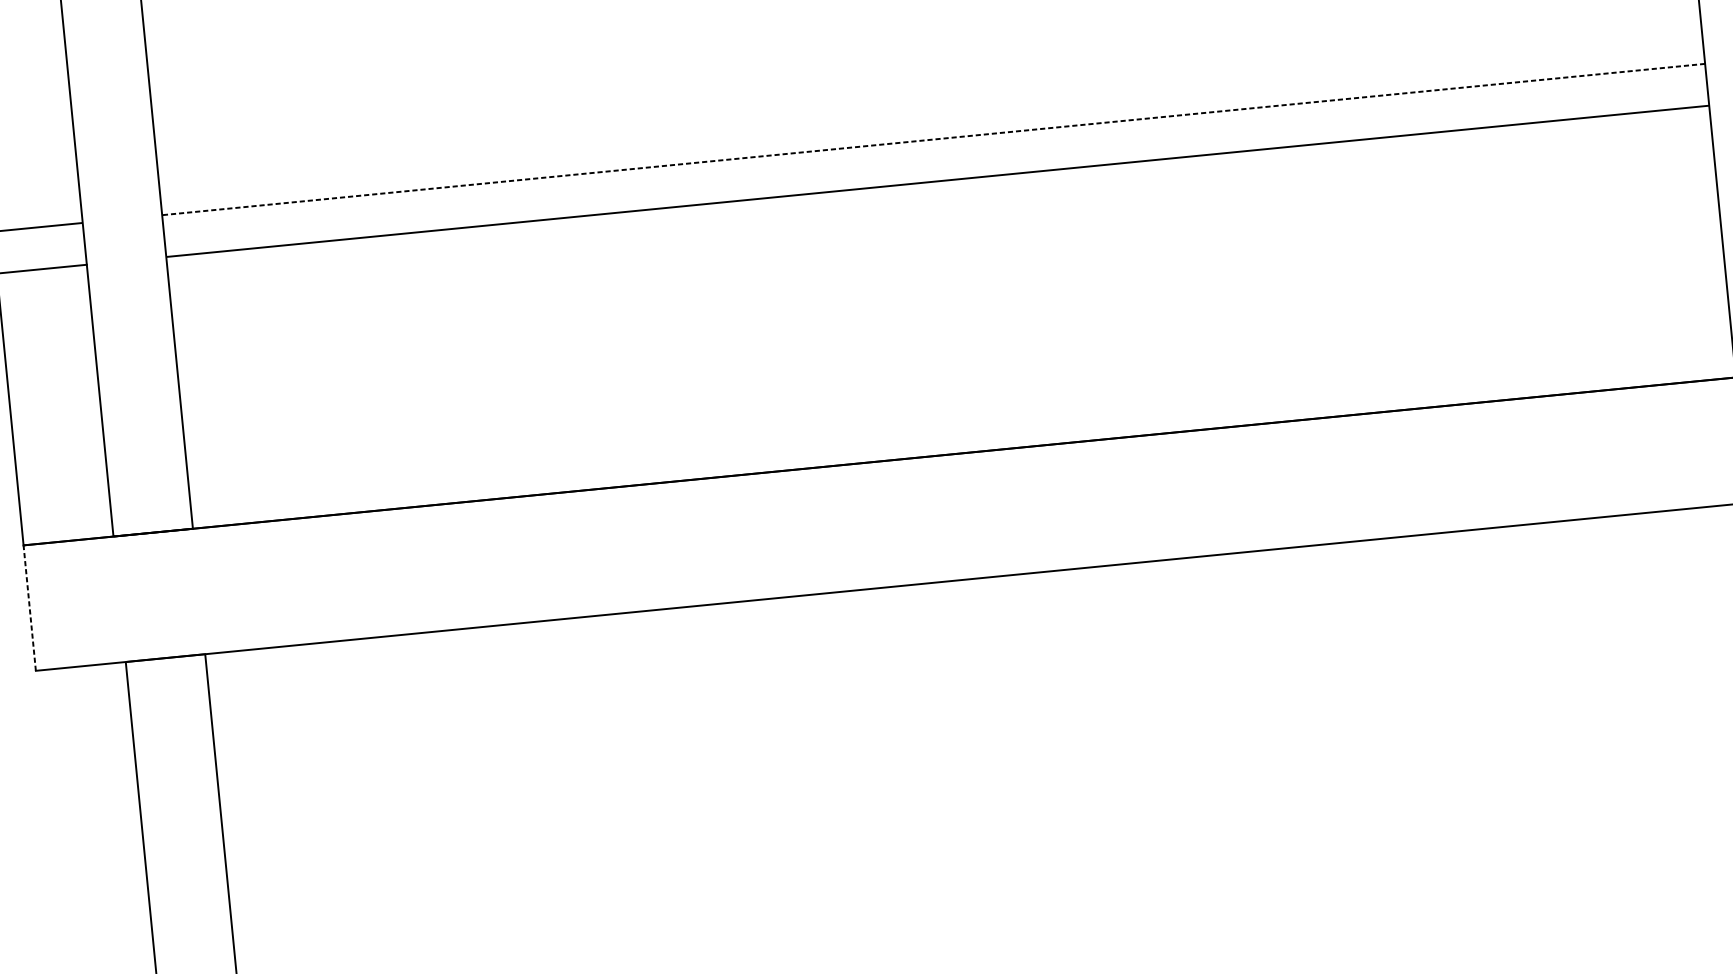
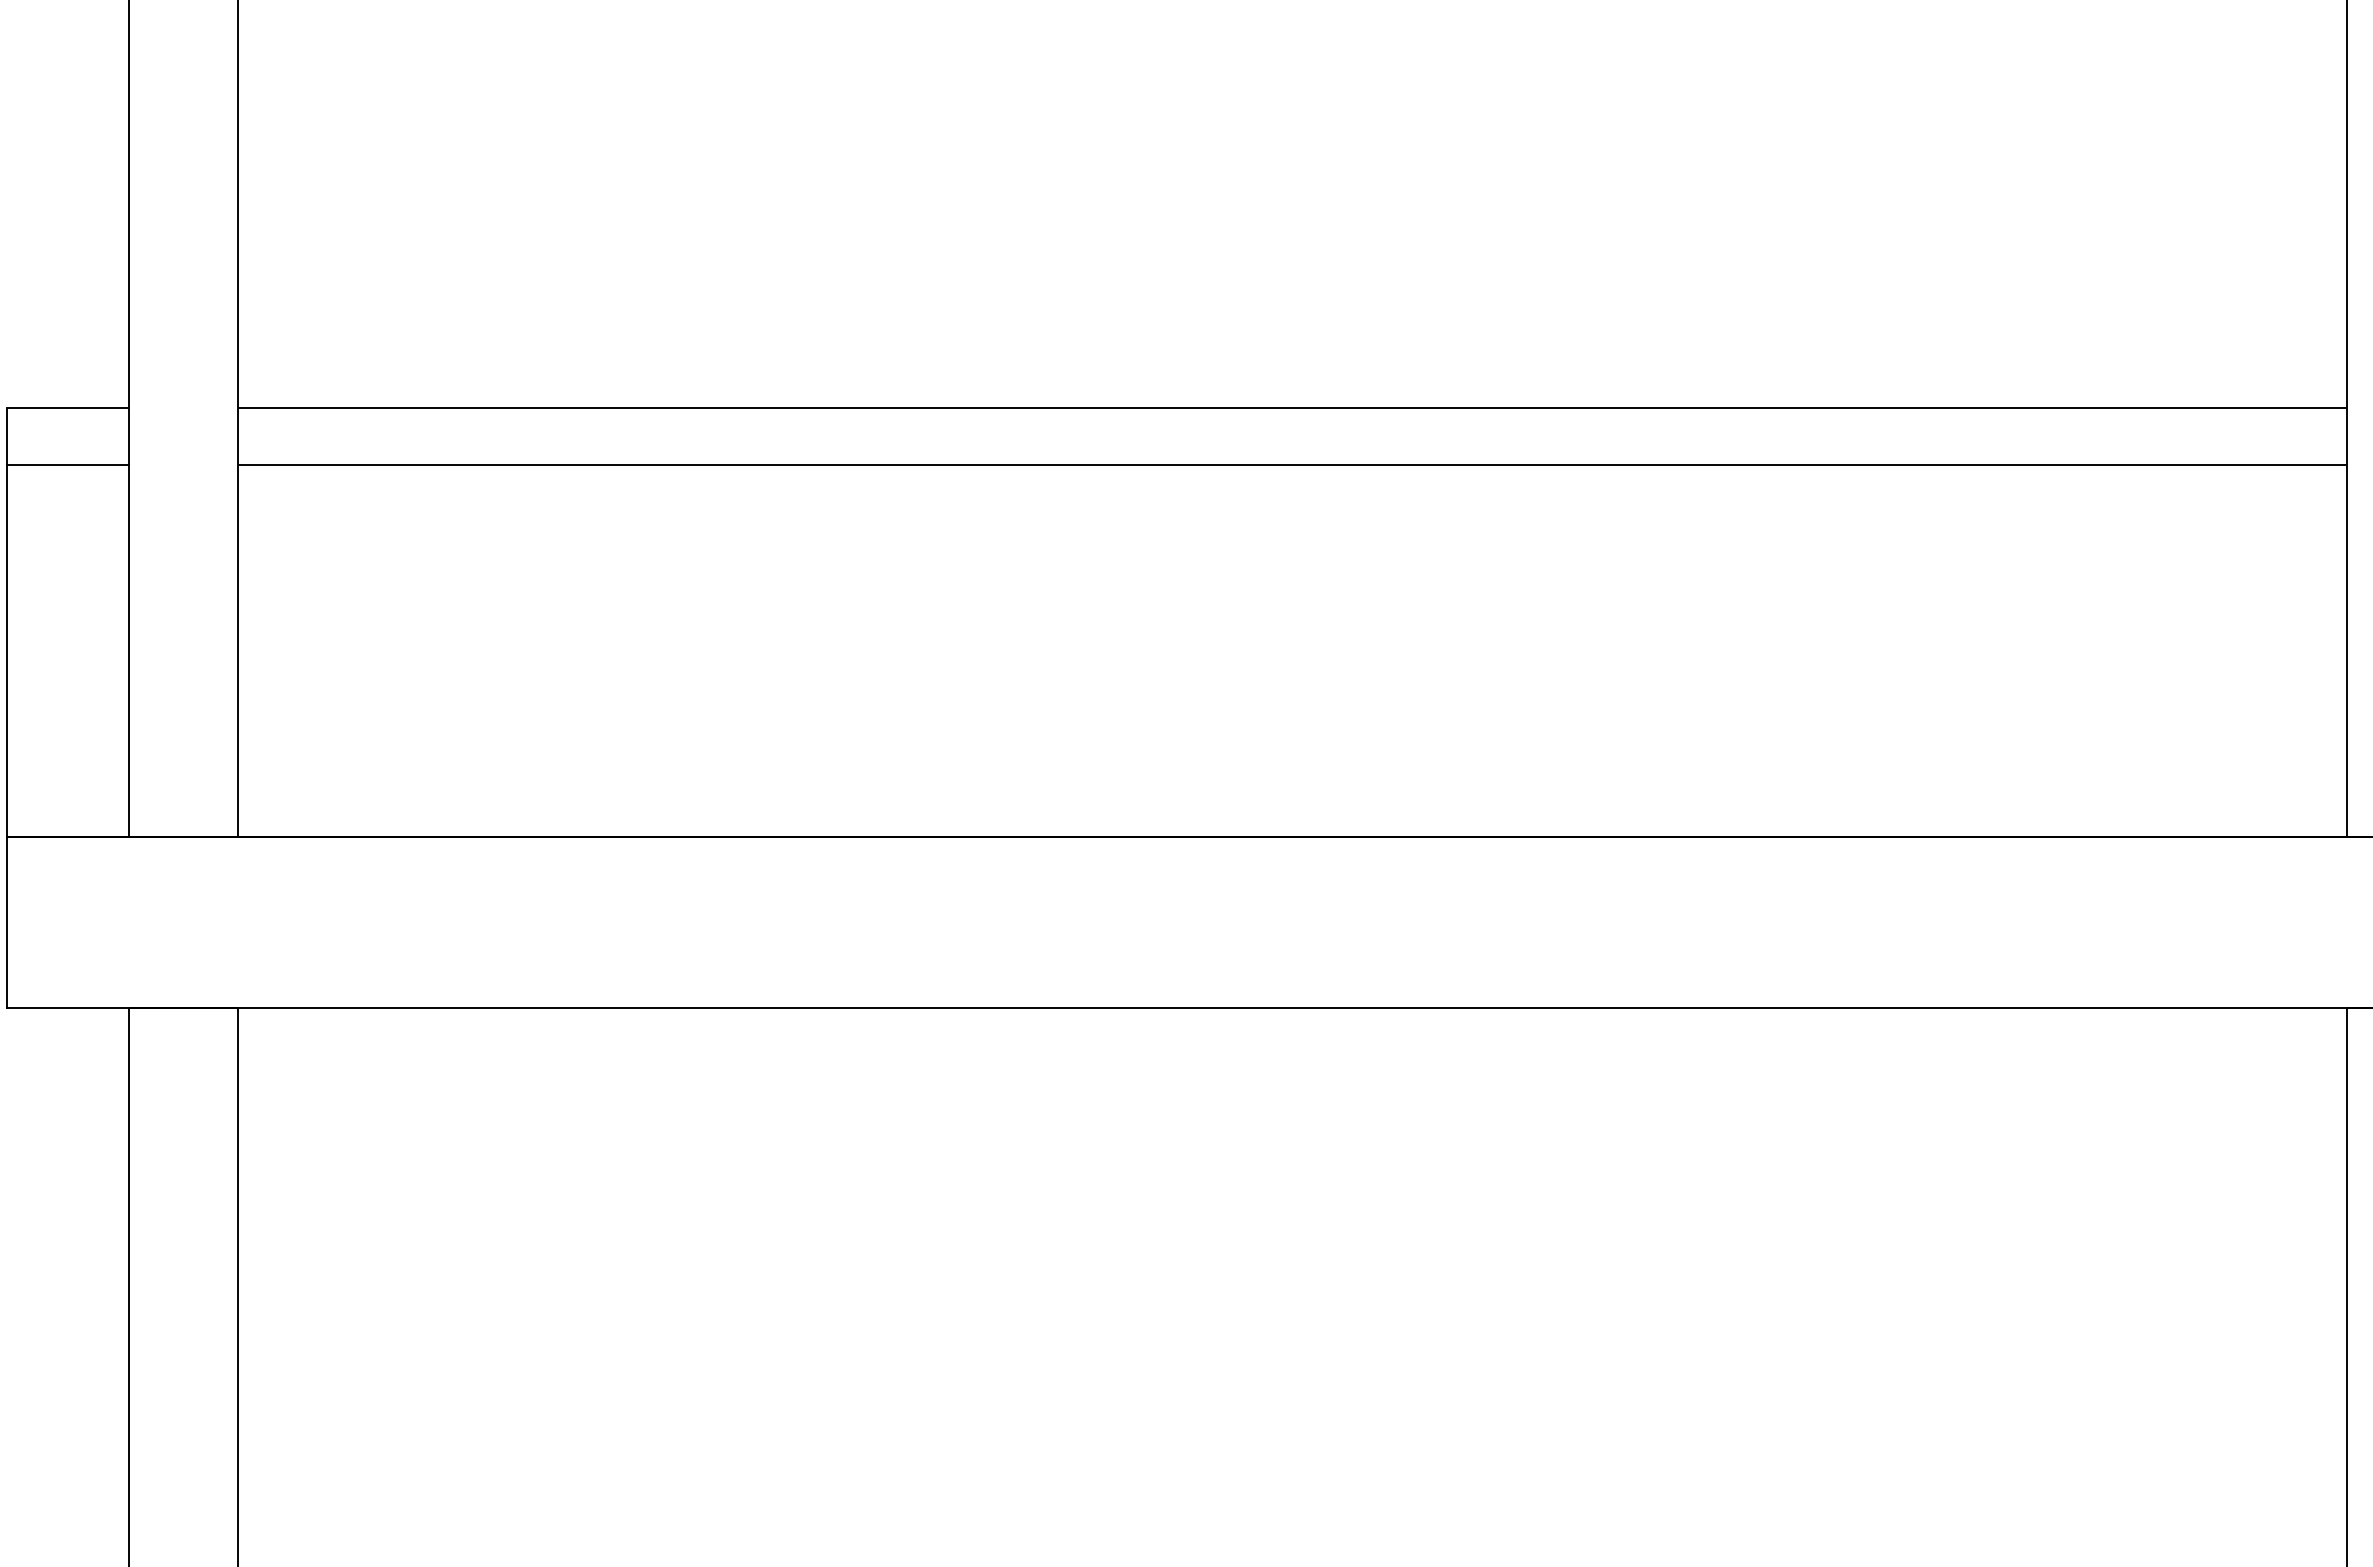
line: (933, 139) -> (1292, 407), dashed -> solid
line: (29, 608) -> (6, 922), dashed -> solid

